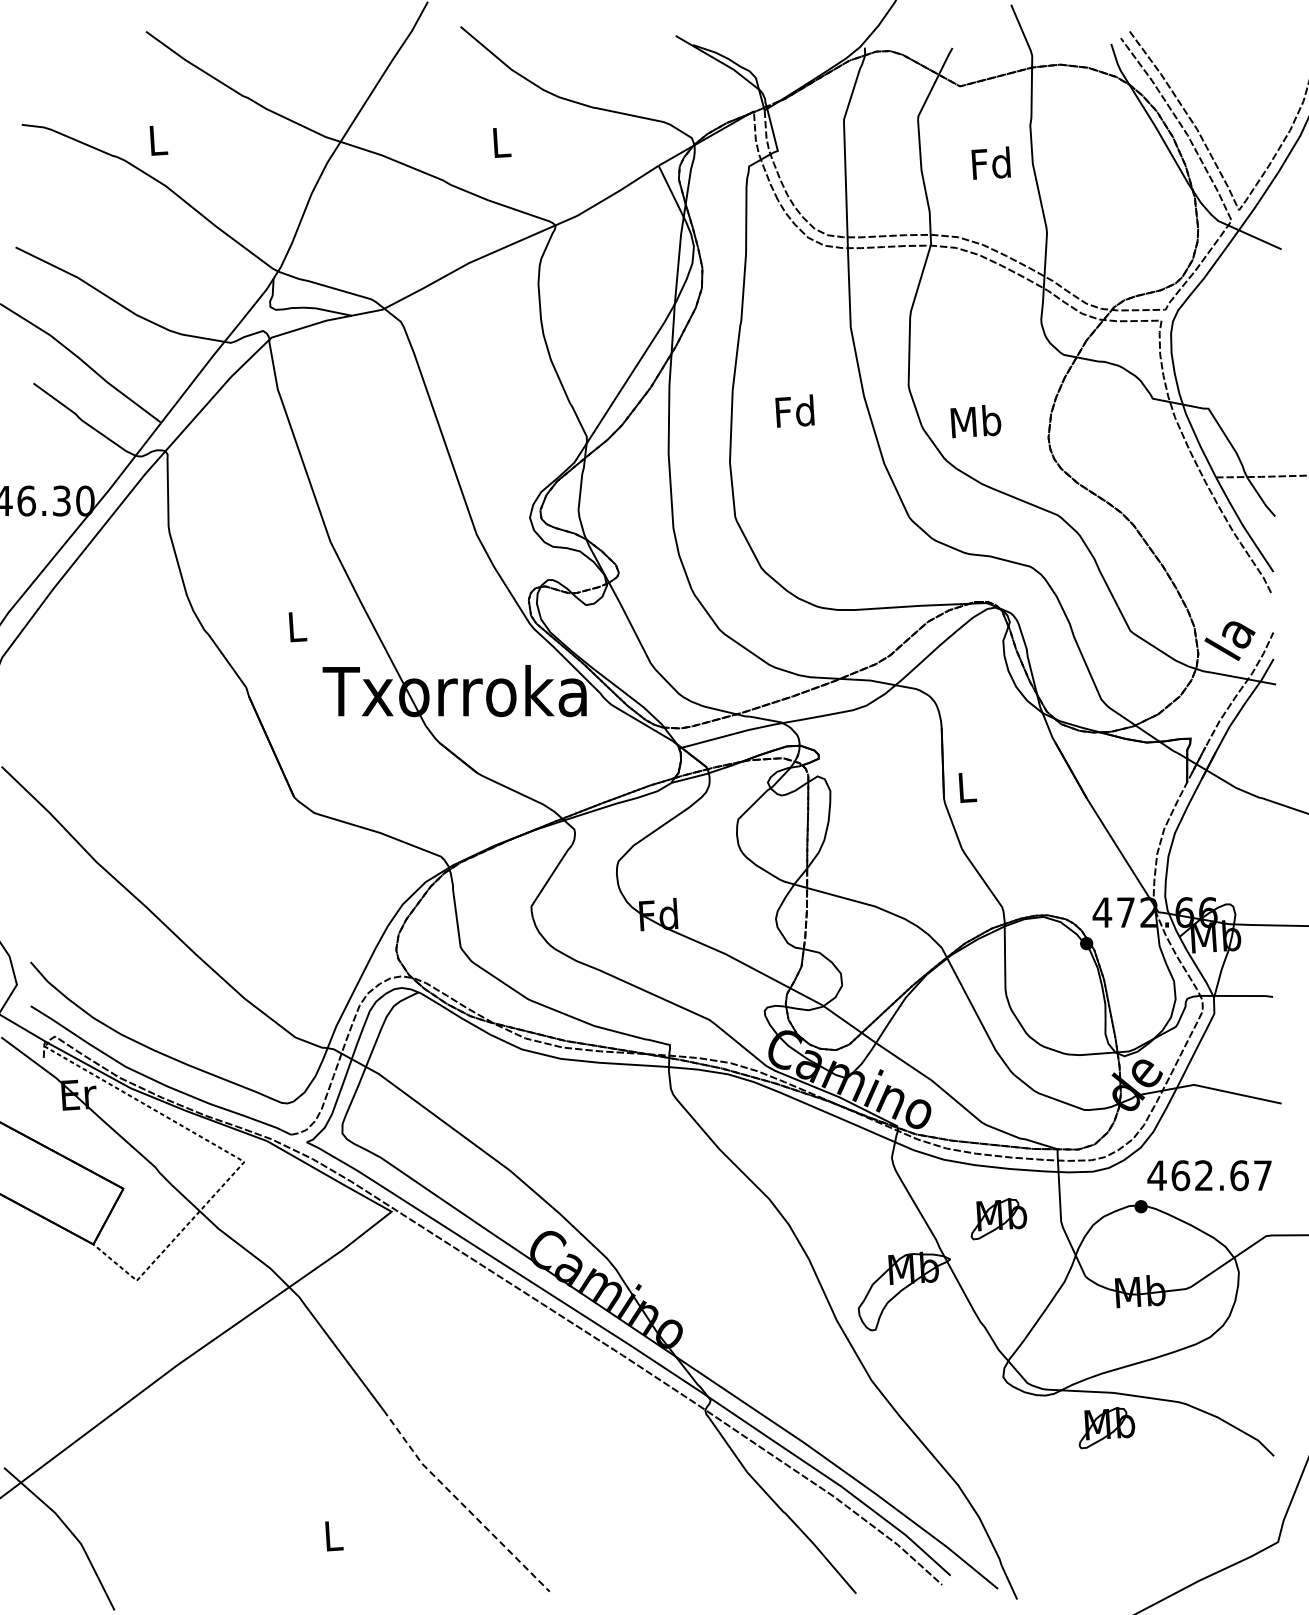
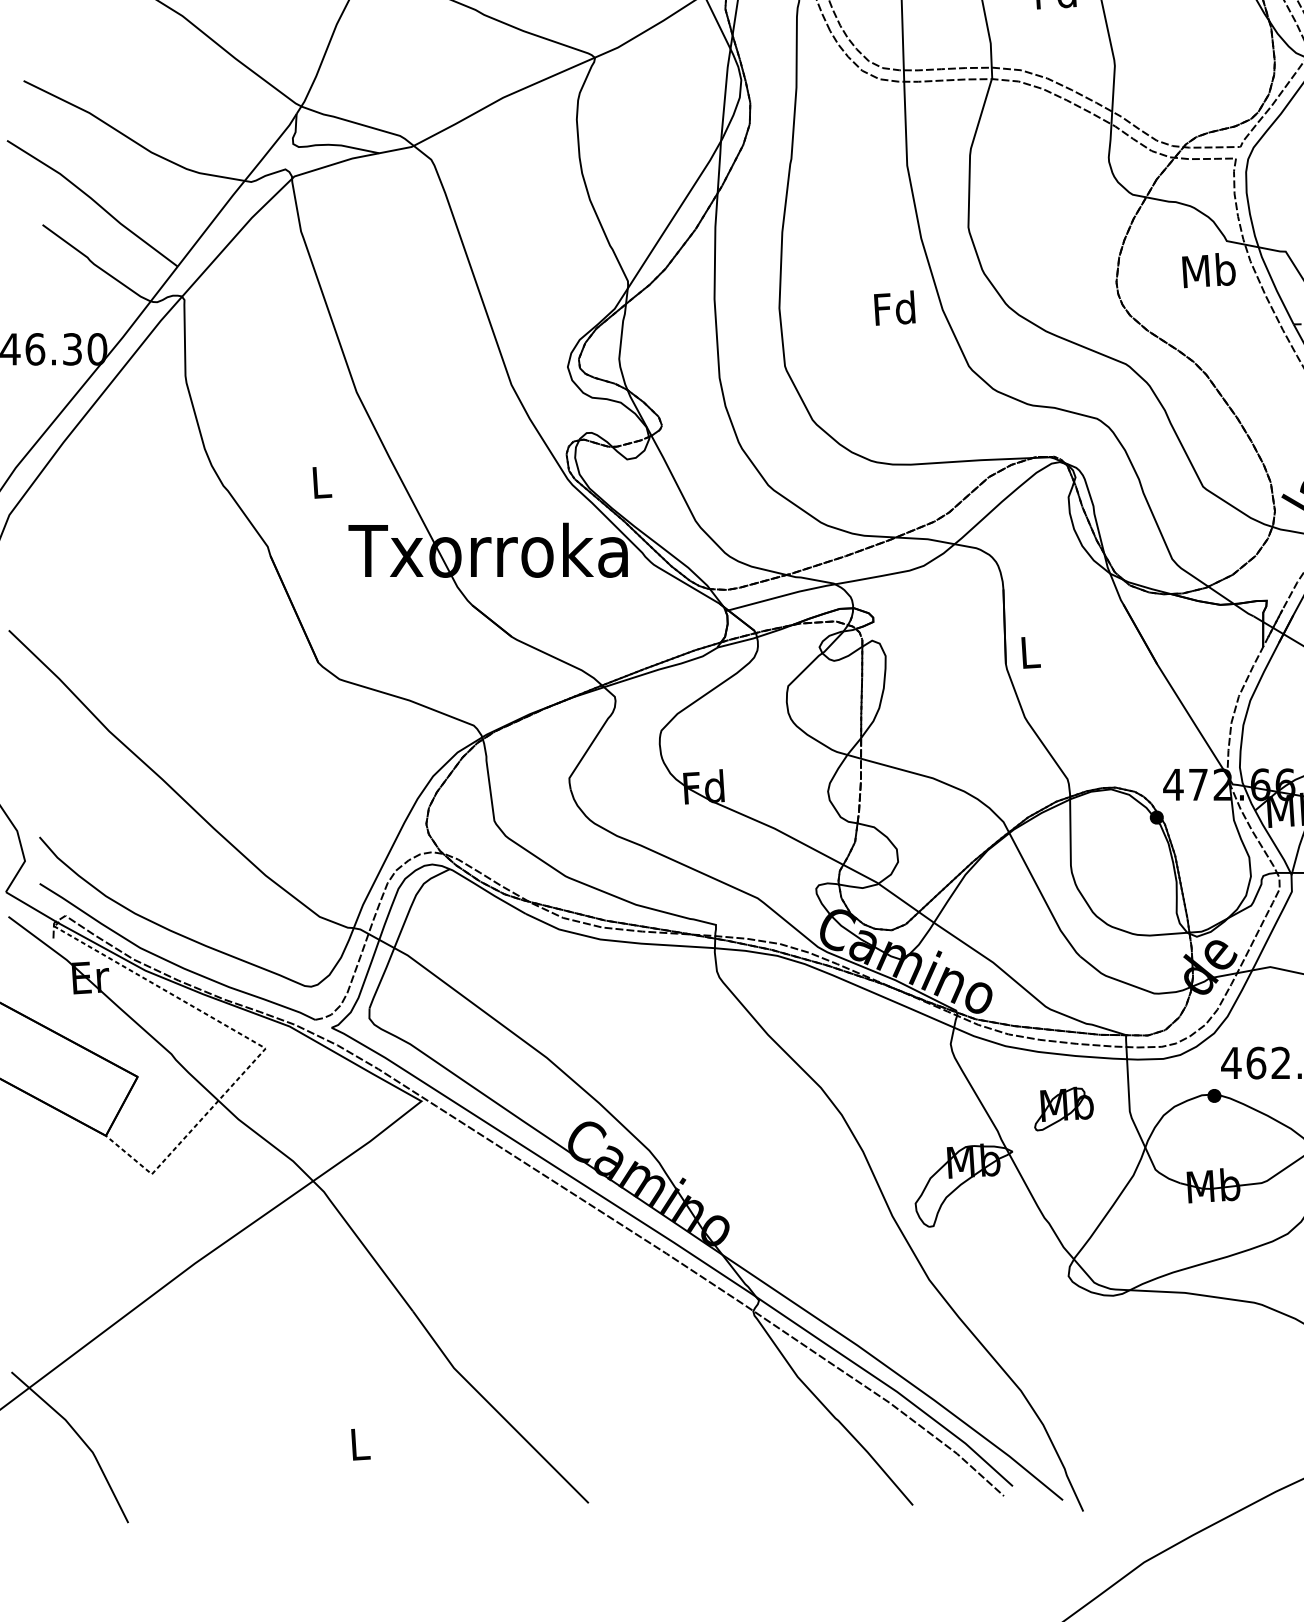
text: (794, 410) -> (894, 307), moved
text: (975, 421) -> (1208, 270), moved
part: (1106, 1428) -> (1177, 1330), removed
line: (462, 1504) -> (496, 1411), dashed -> solid

